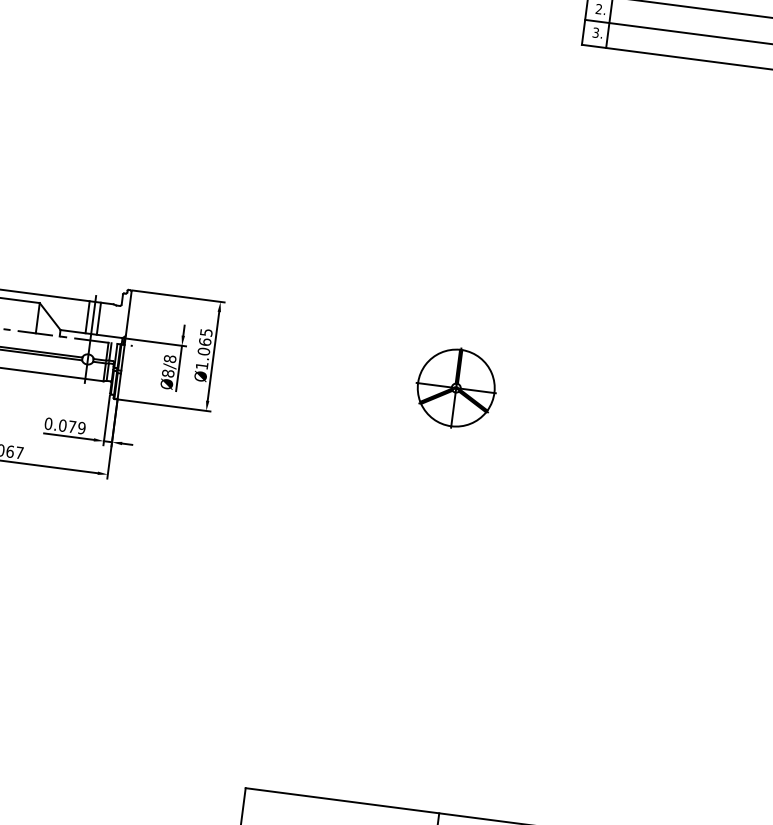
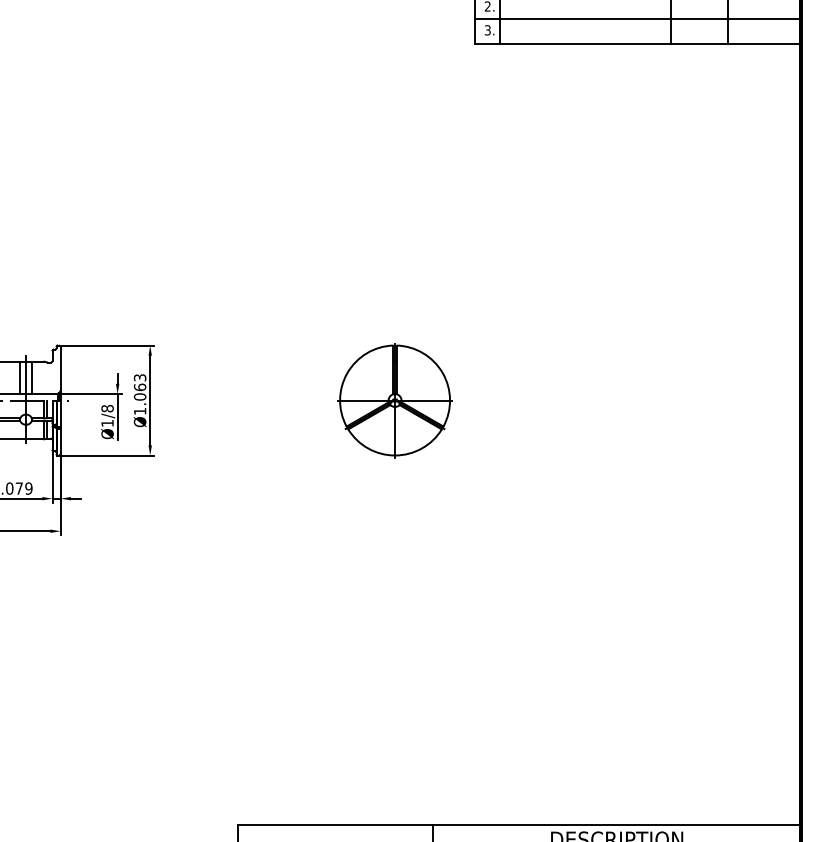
text: (205, 332) -> (139, 377), Ø1.065 -> Ø1.063
text: (168, 373) -> (107, 423), Ø8/8 -> Ø1/8
part: (455, 387) -> (394, 400), size x1.43

